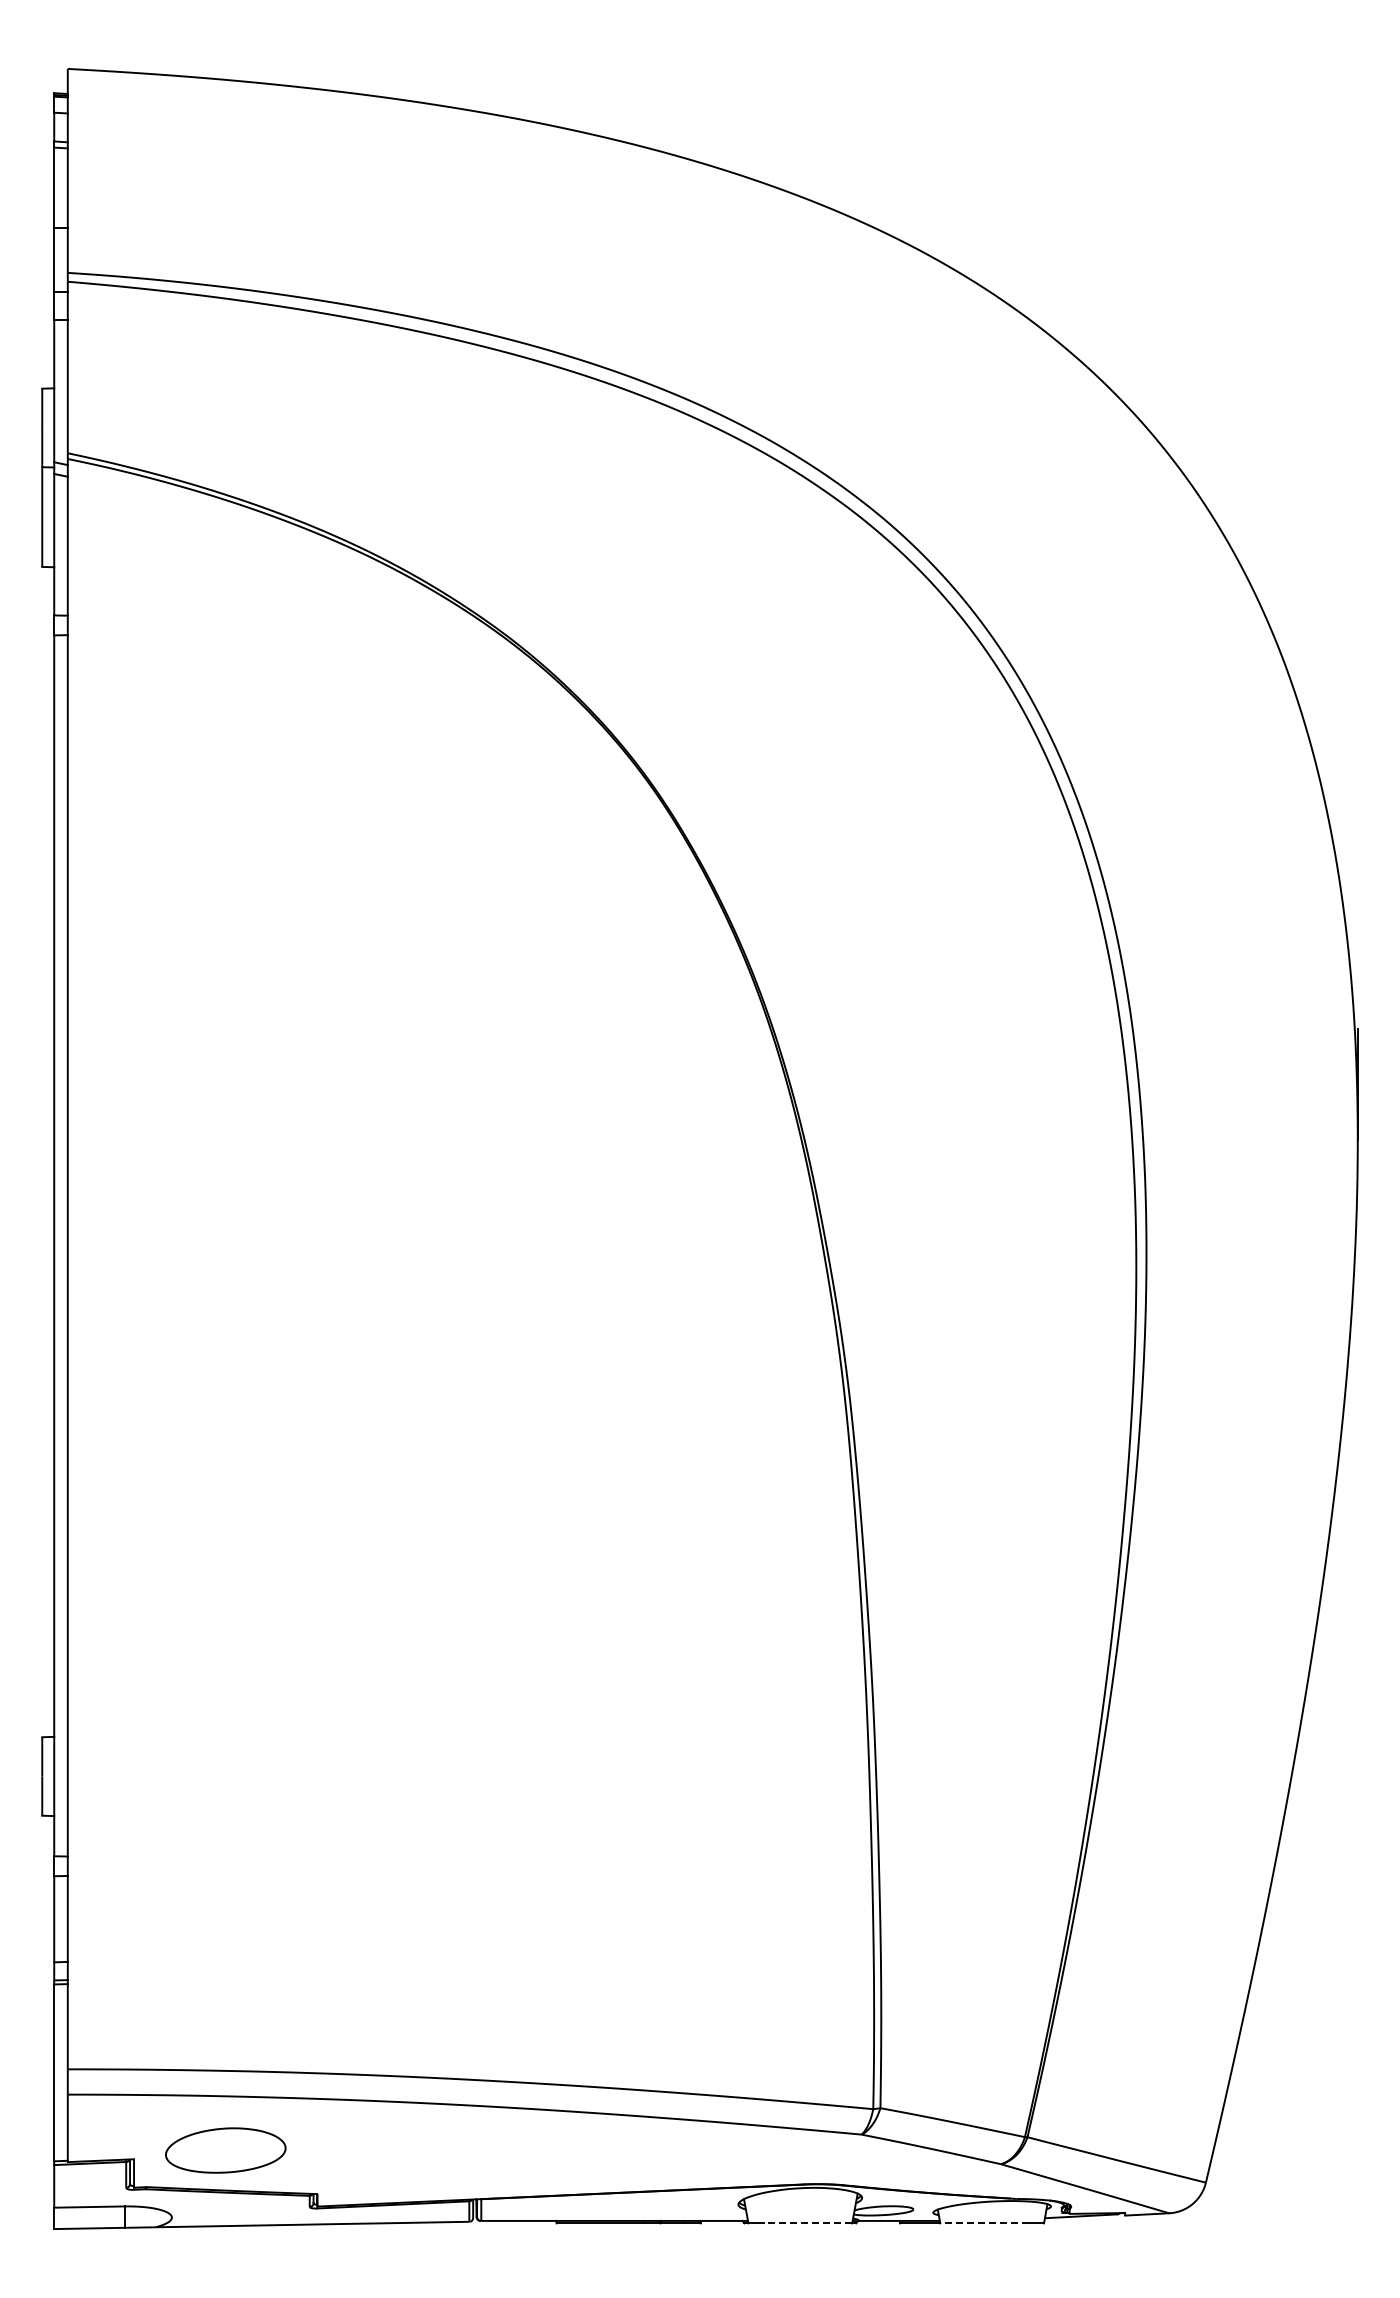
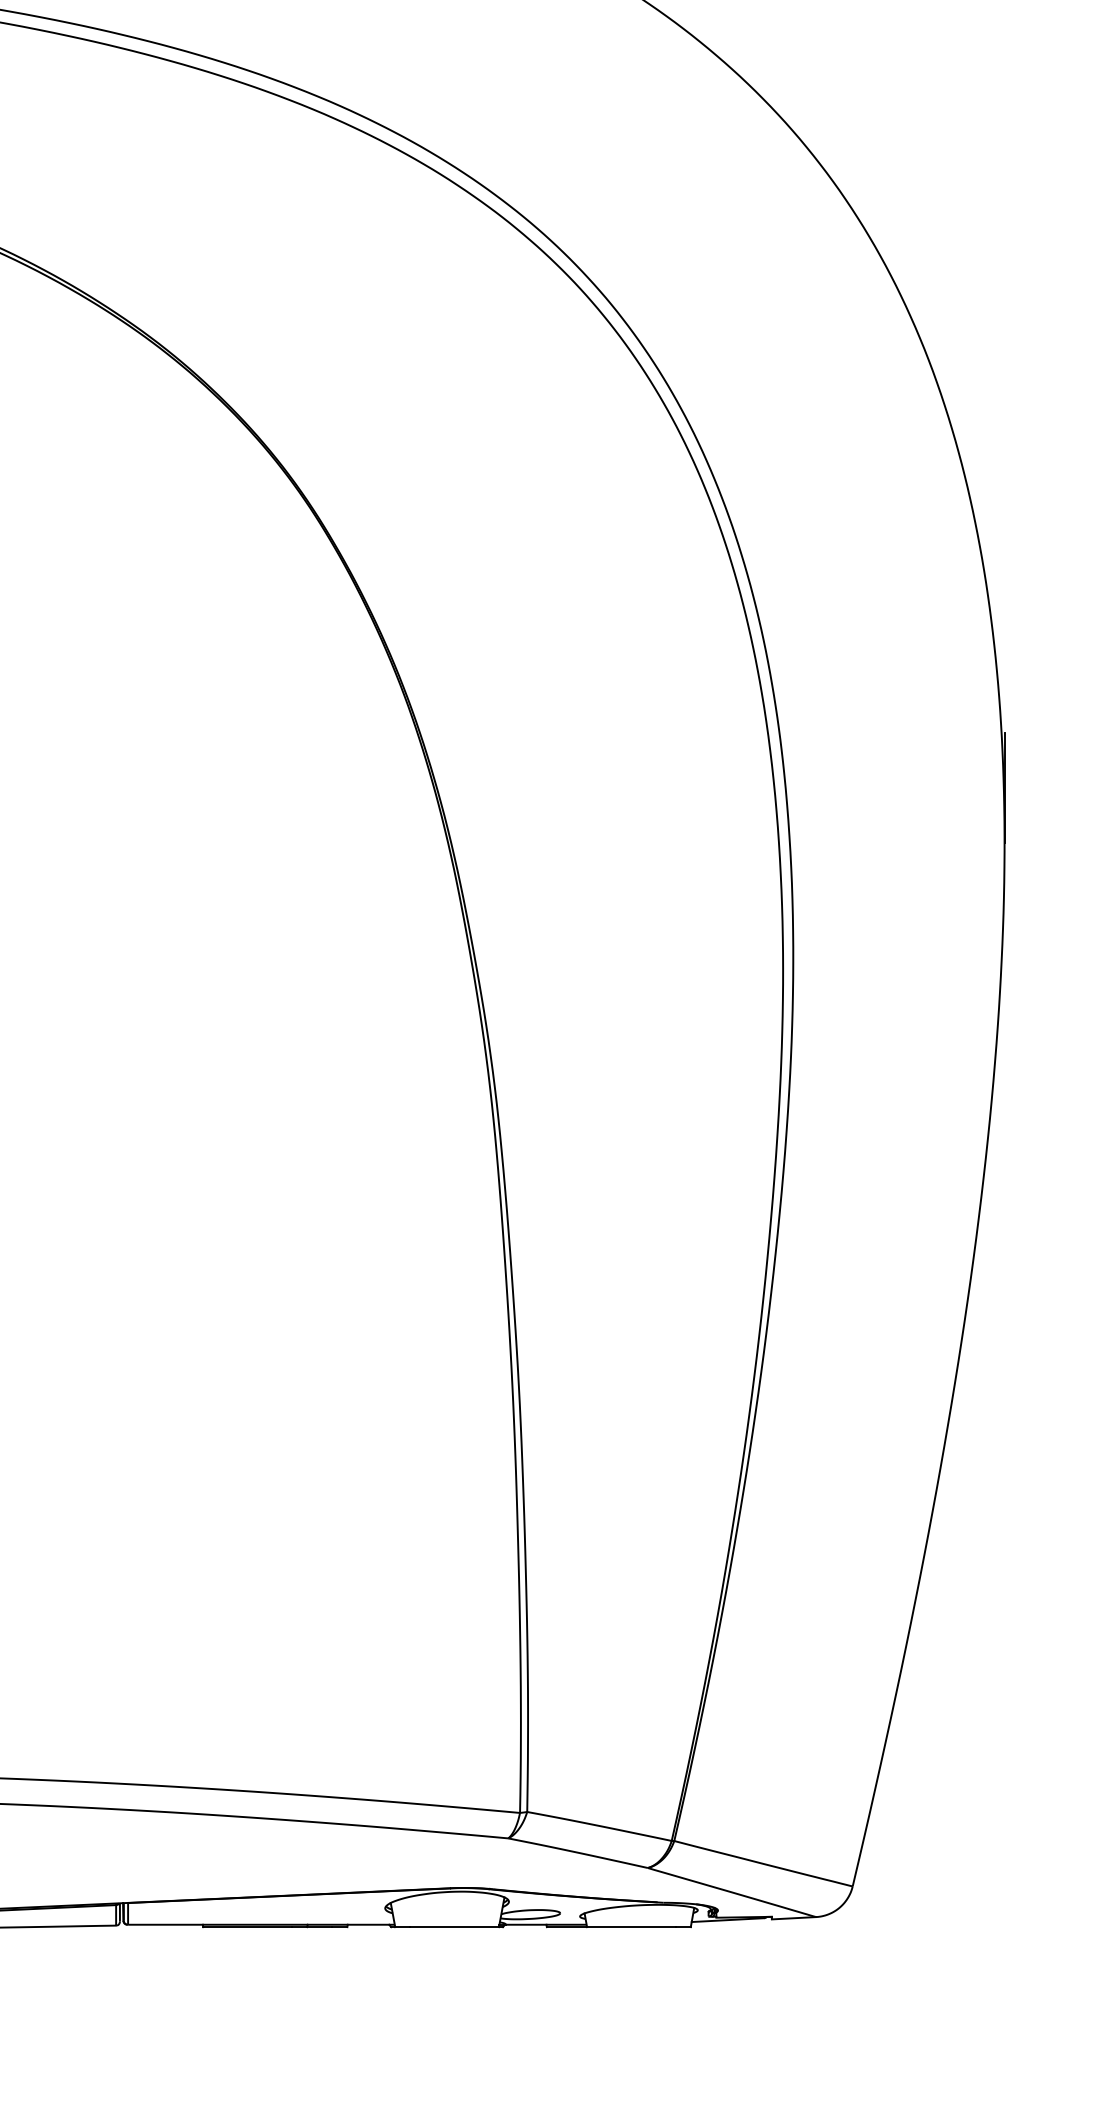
line: (807, 2223) -> (454, 1927), dashed -> solid
line: (984, 2223) -> (631, 1927), dashed -> solid

